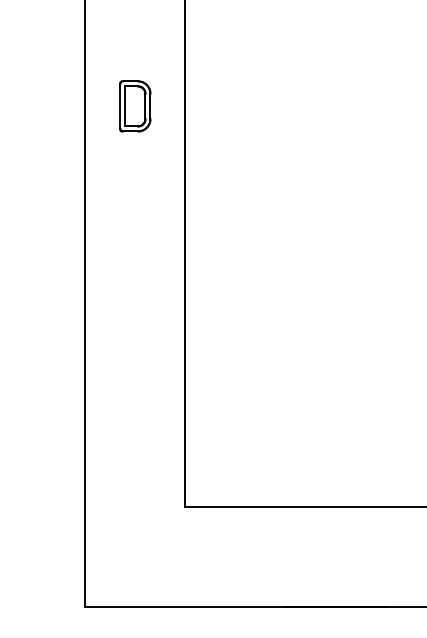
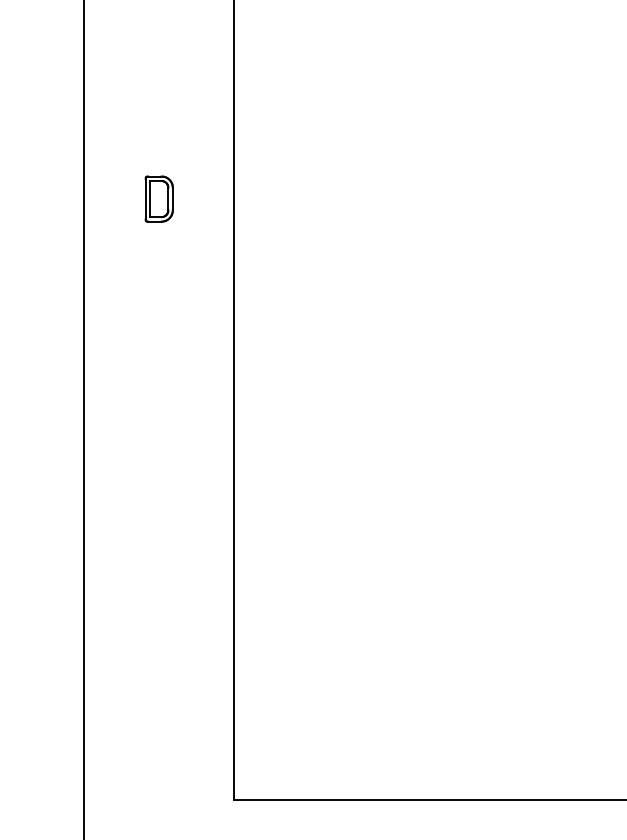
part: (135, 106) -> (159, 199), size x0.6

